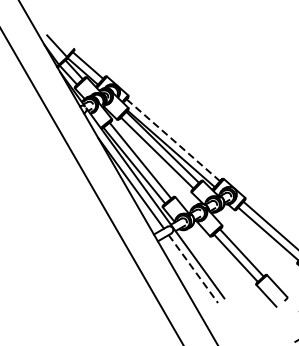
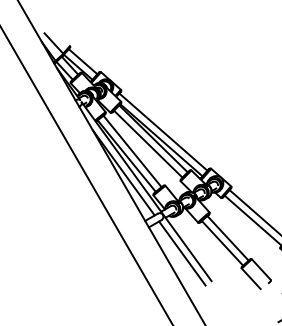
line: (173, 140) -> (163, 132), dashed -> solid
line: (193, 269) -> (182, 253), dashed -> solid

